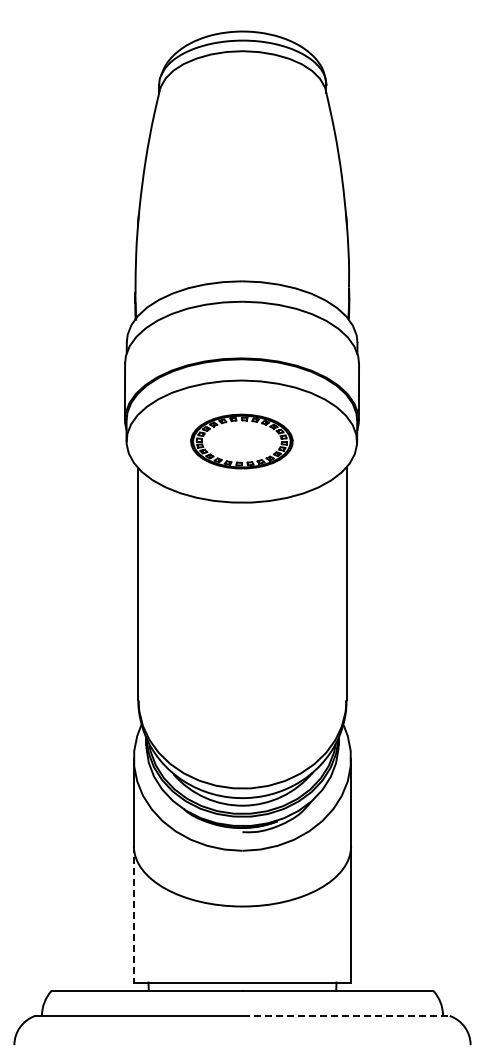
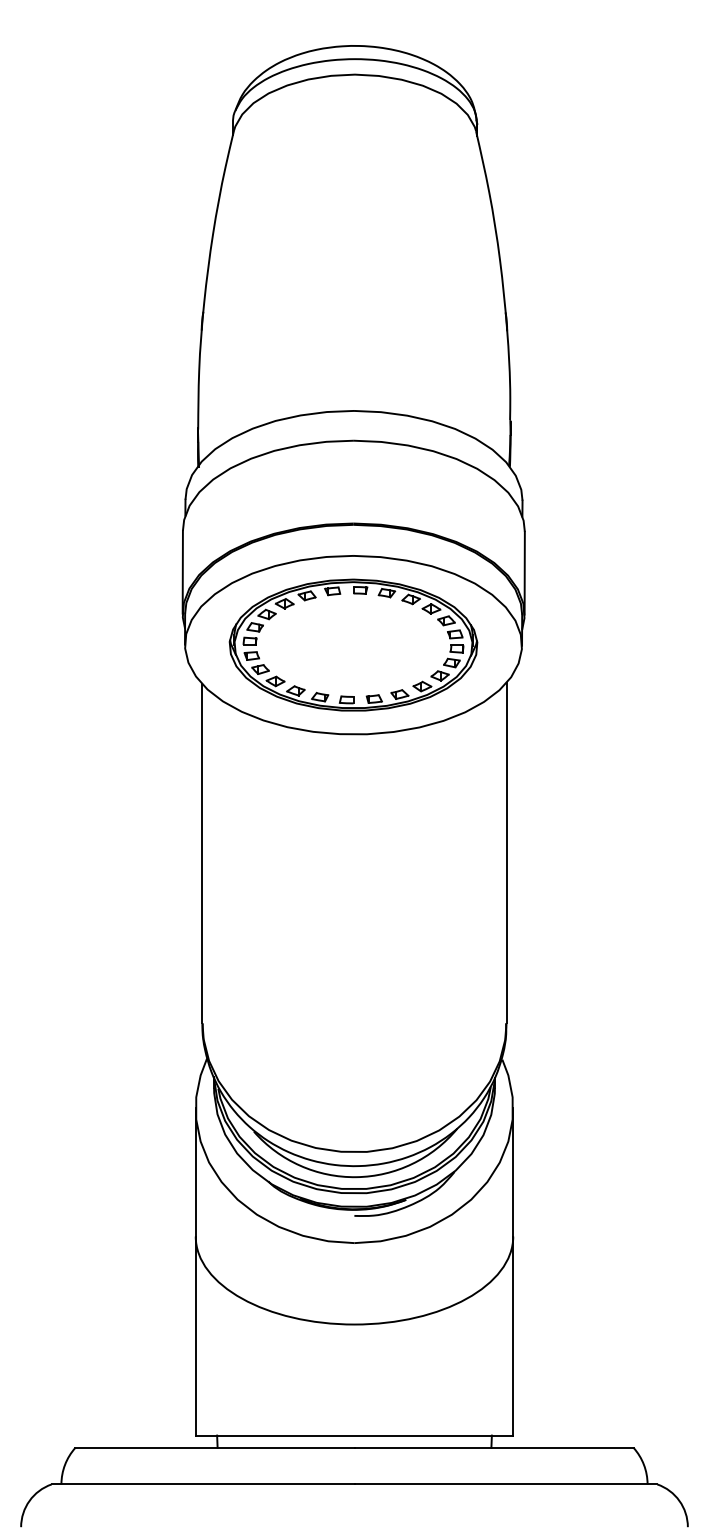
part: (241, 441) -> (353, 644), size x1.67
line: (133, 914) -> (195, 1336), dashed -> solid
line: (346, 1015) -> (506, 1483), dashed -> solid

